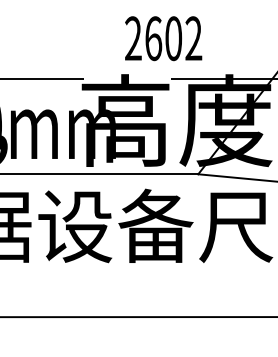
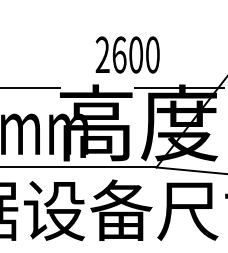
text: (193, 38) -> (152, 54), 2602 -> 2600

